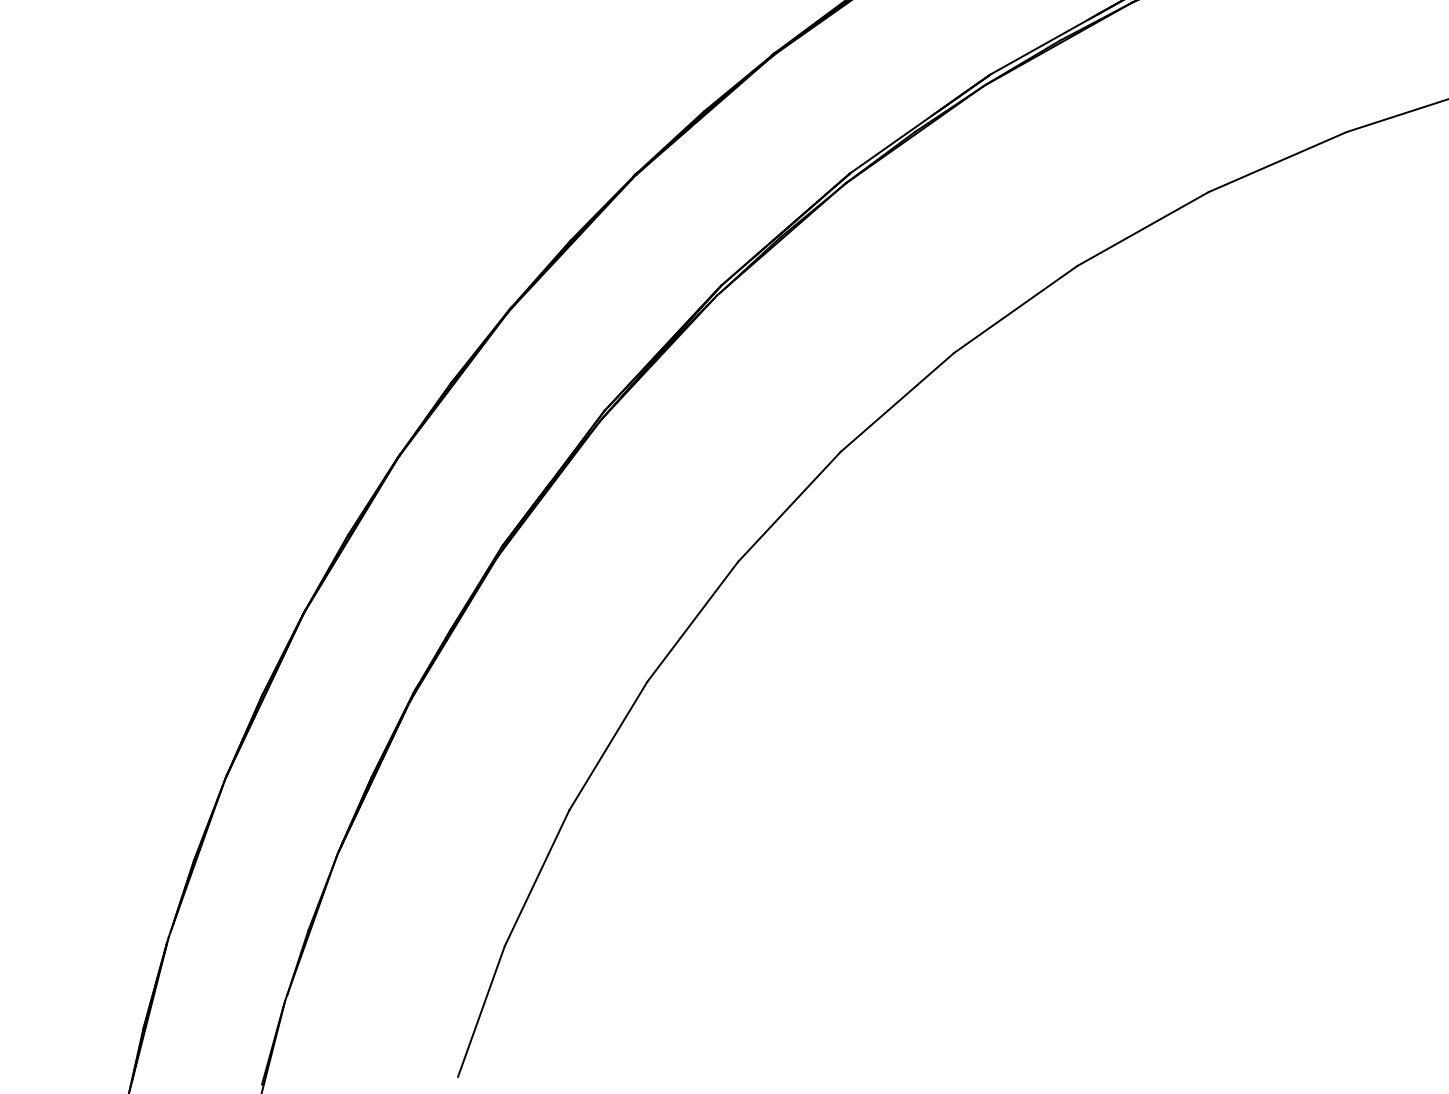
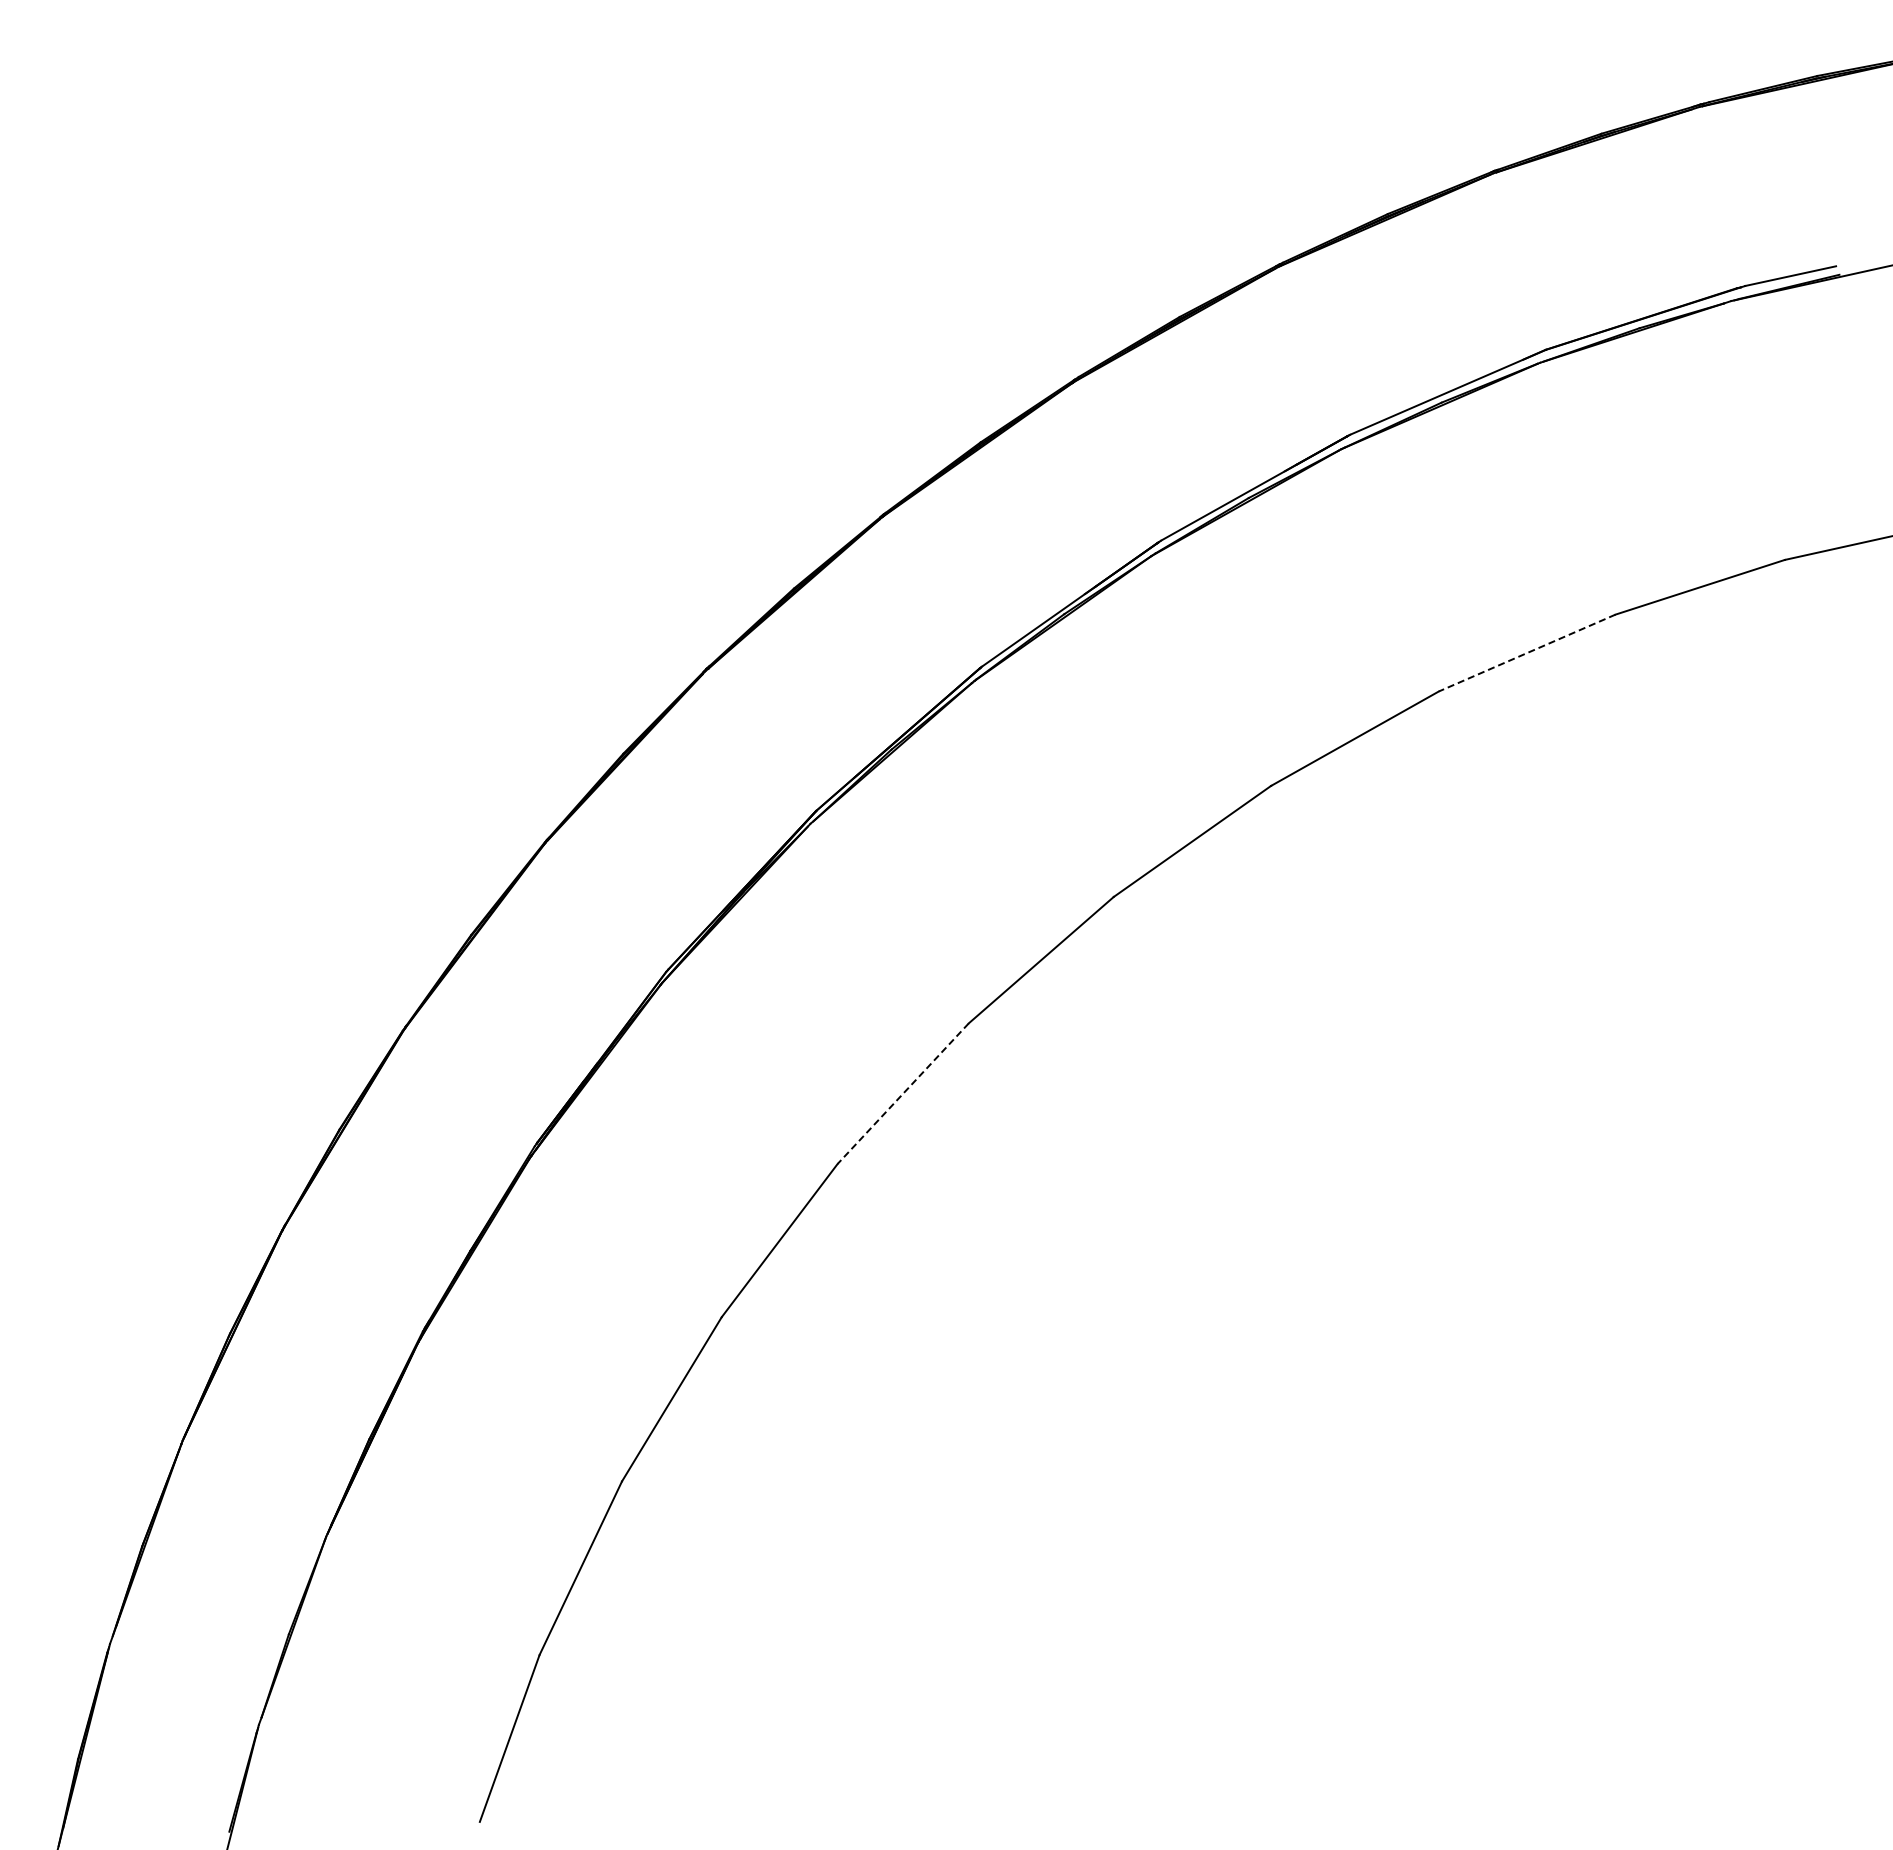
line: (1277, 162) -> (1526, 653), solid -> dashed
line: (788, 507) -> (902, 1094), solid -> dashed

